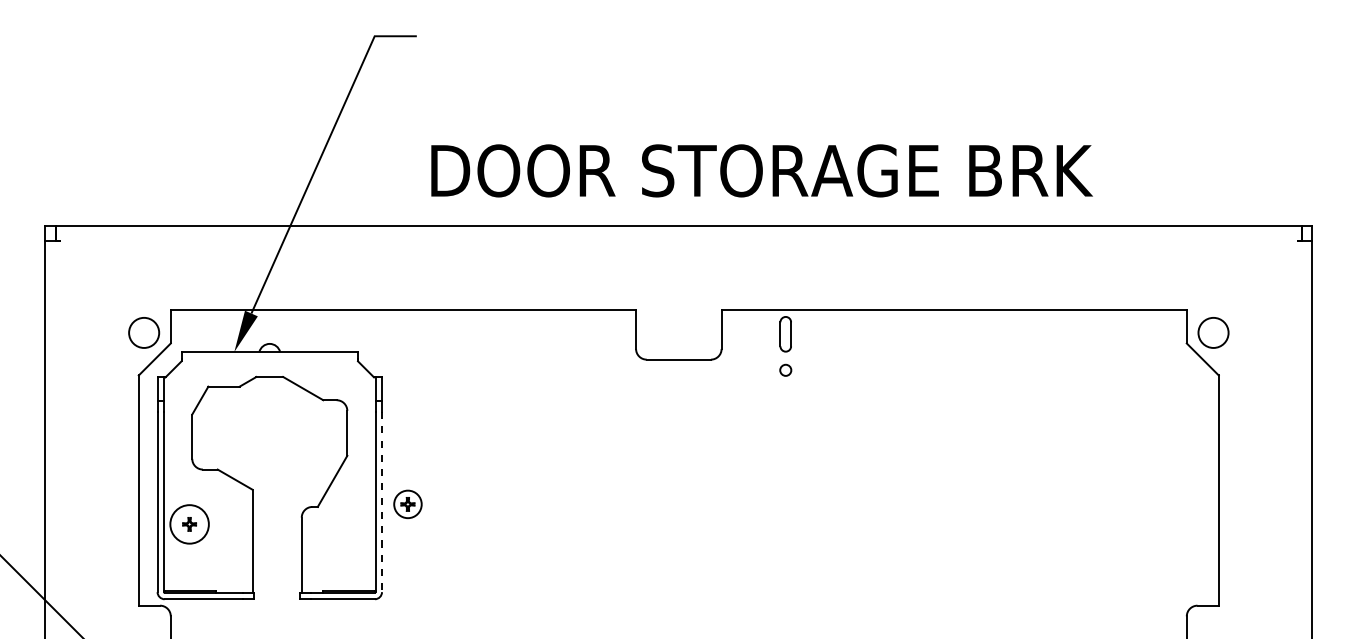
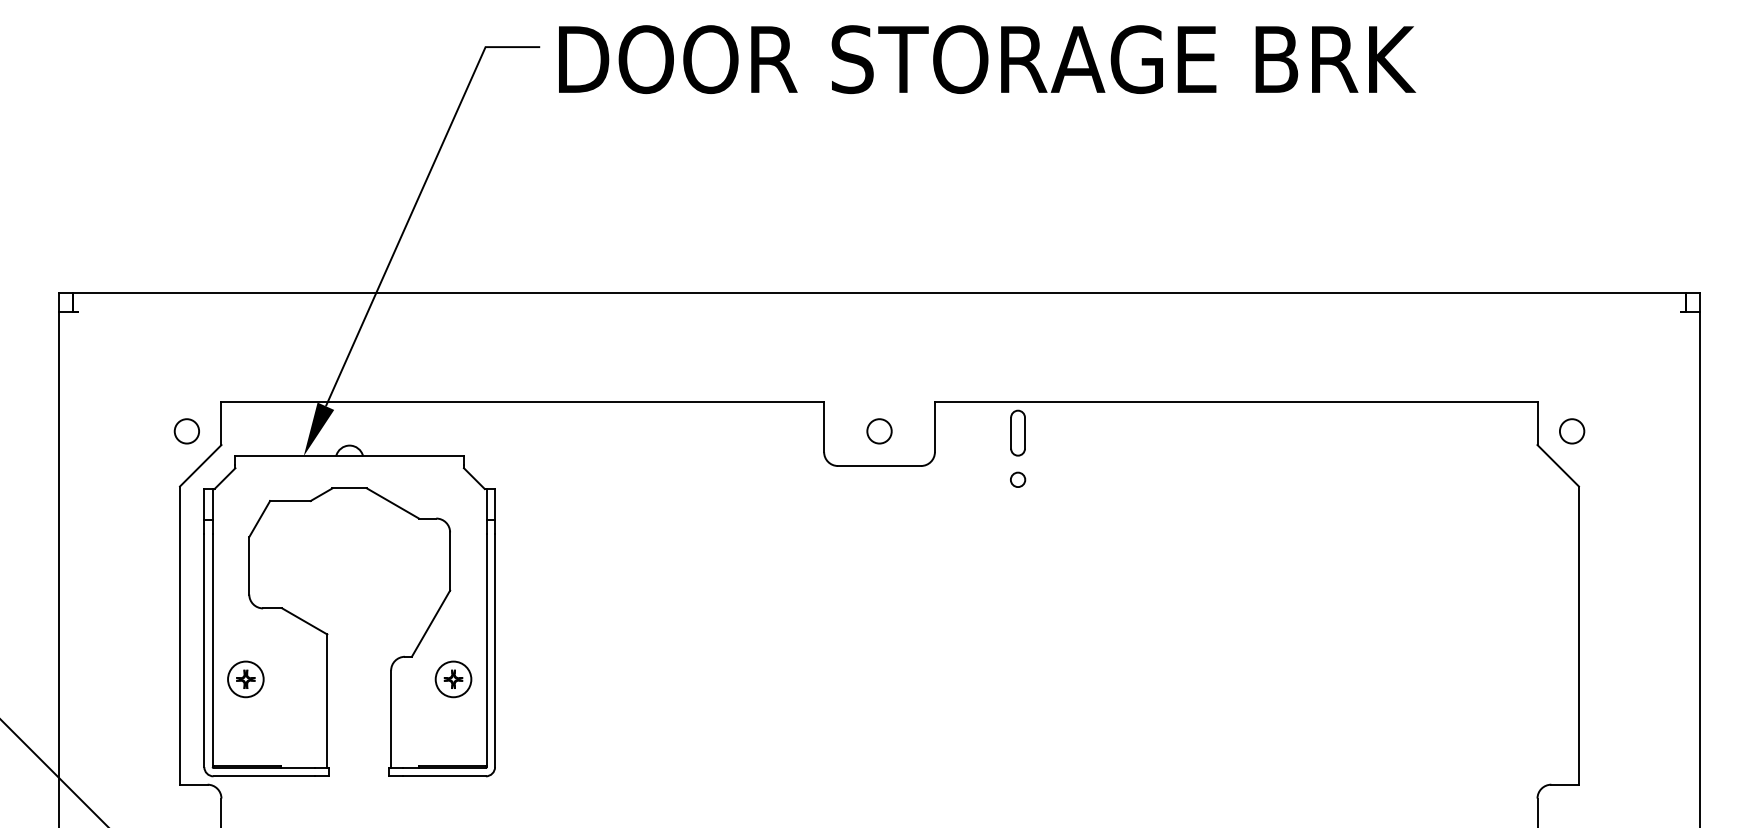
text: (761, 170) -> (986, 59), moved
circle: (143, 332) -> (186, 430), size x0.62
circle: (678, 332) -> (879, 430), added
circle: (1213, 332) -> (1572, 430), size x0.62
line: (382, 502) -> (495, 651), dashed -> solid
part: (407, 503) -> (452, 678), moved
circle: (189, 524) -> (245, 679), size x0.71

